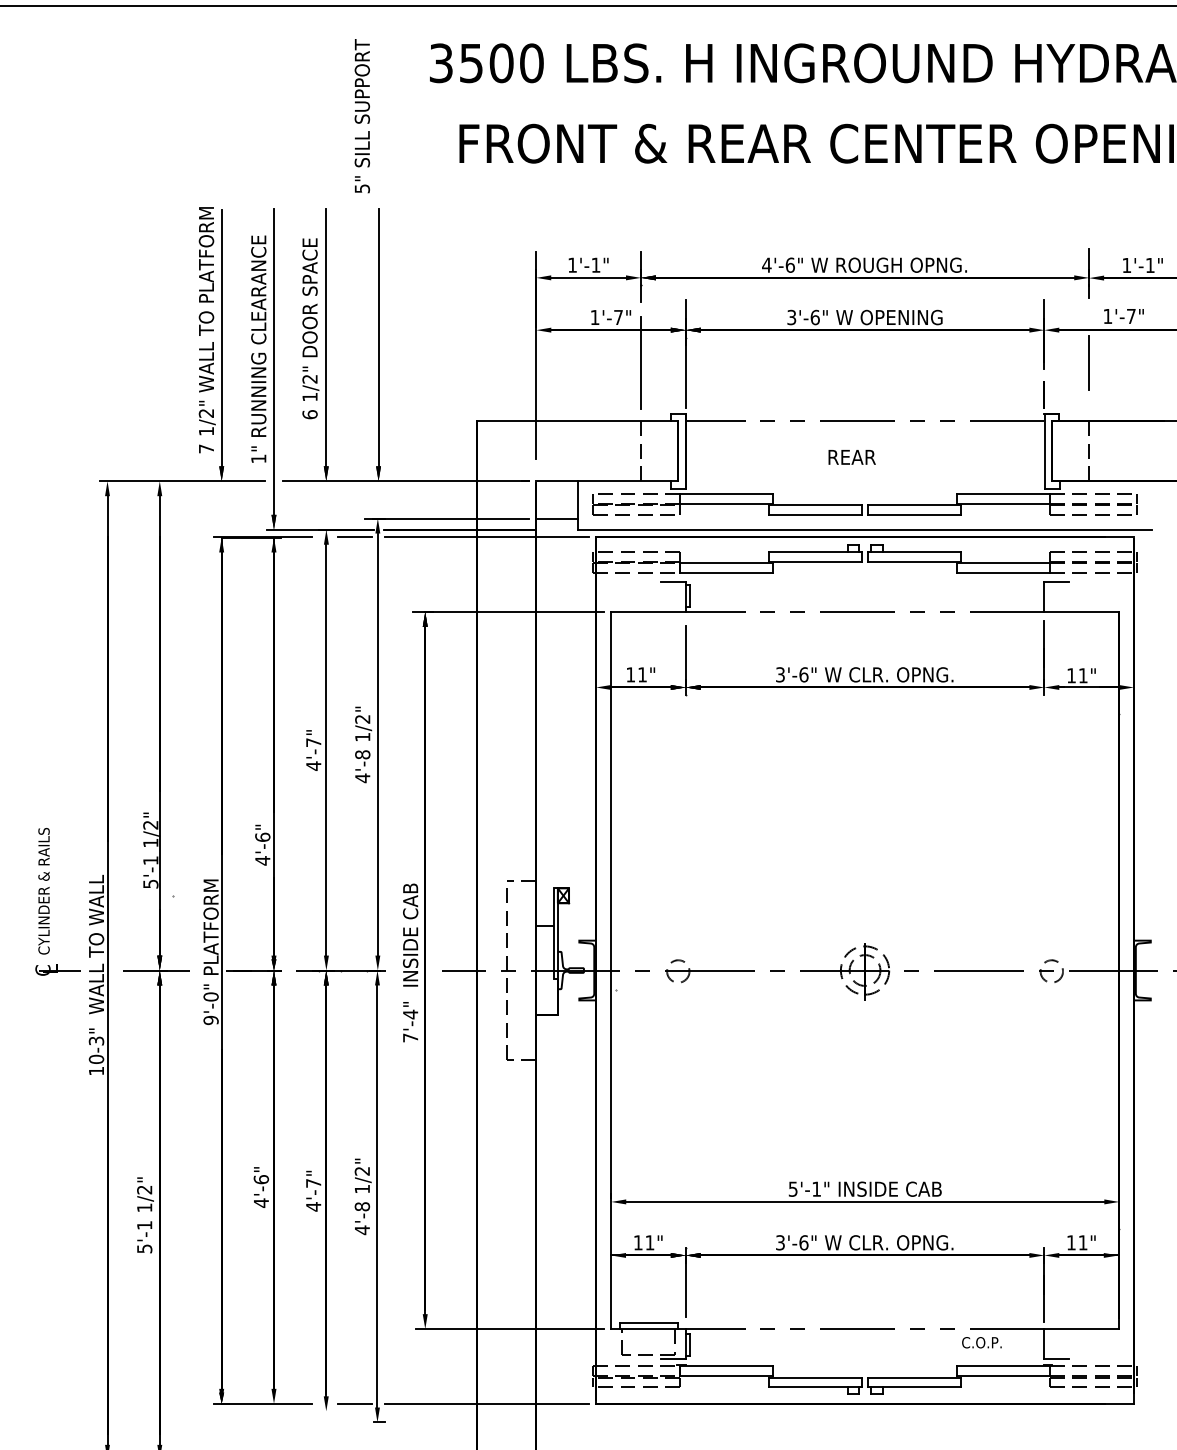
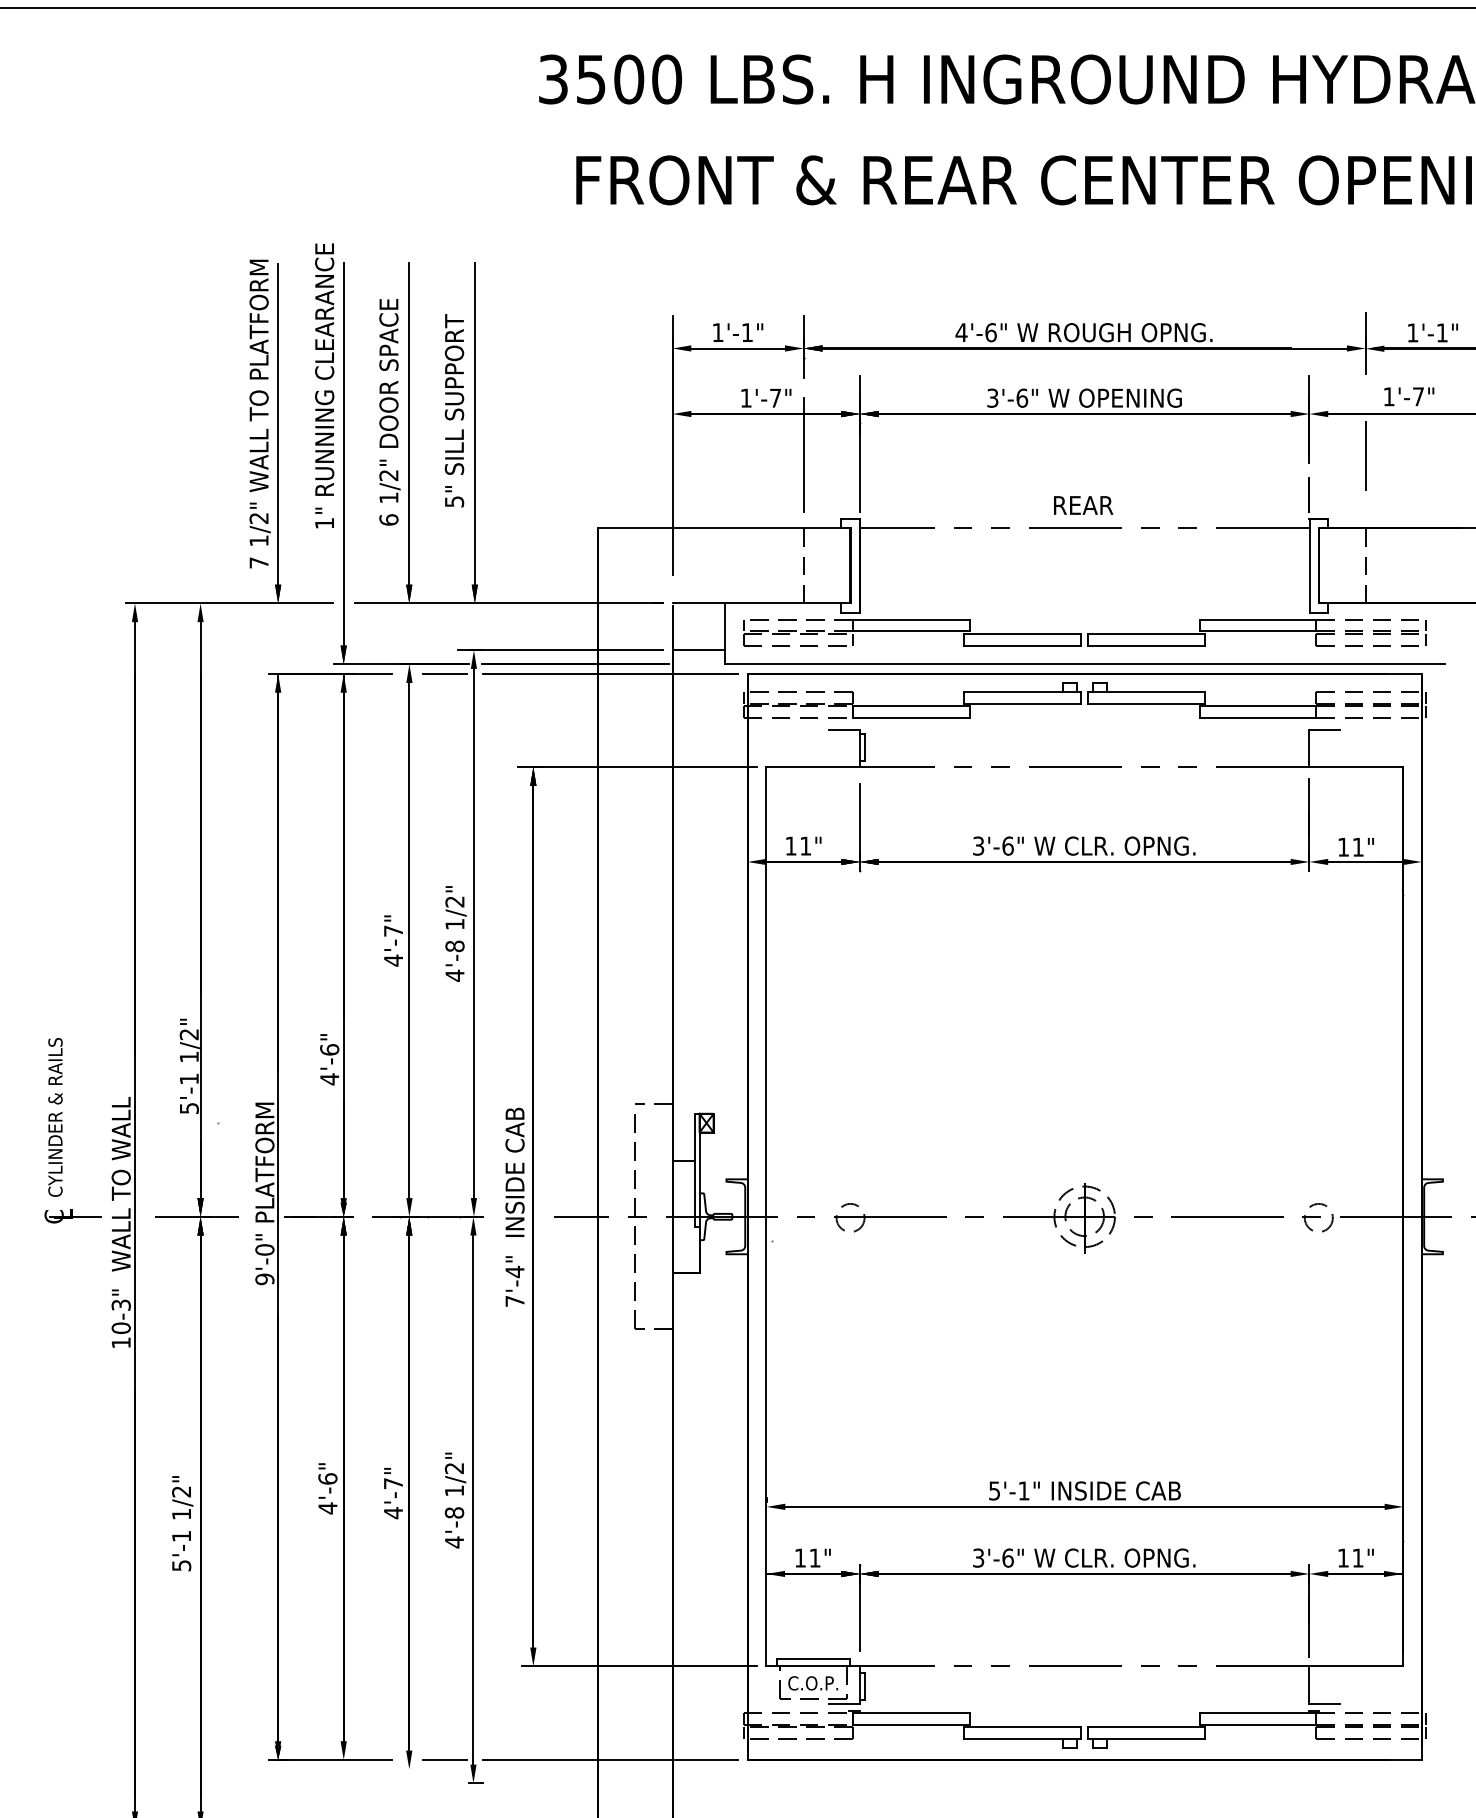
text: (362, 115) -> (454, 410), moved
text: (258, 348) -> (324, 385), moved
text: (852, 457) -> (1083, 505), moved
text: (982, 1342) -> (813, 1683), moved

